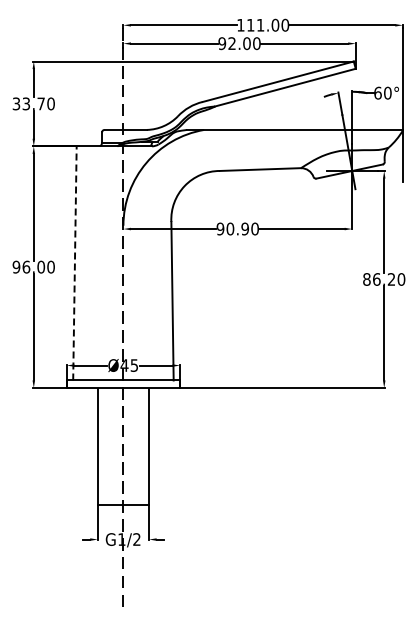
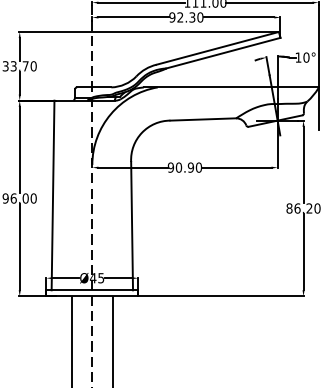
text: (246, 43) -> (192, 17), 92.00 -> 92.30
text: (377, 92) -> (298, 57), 60° -> 10°
line: (74, 262) -> (52, 194), dashed -> solid

